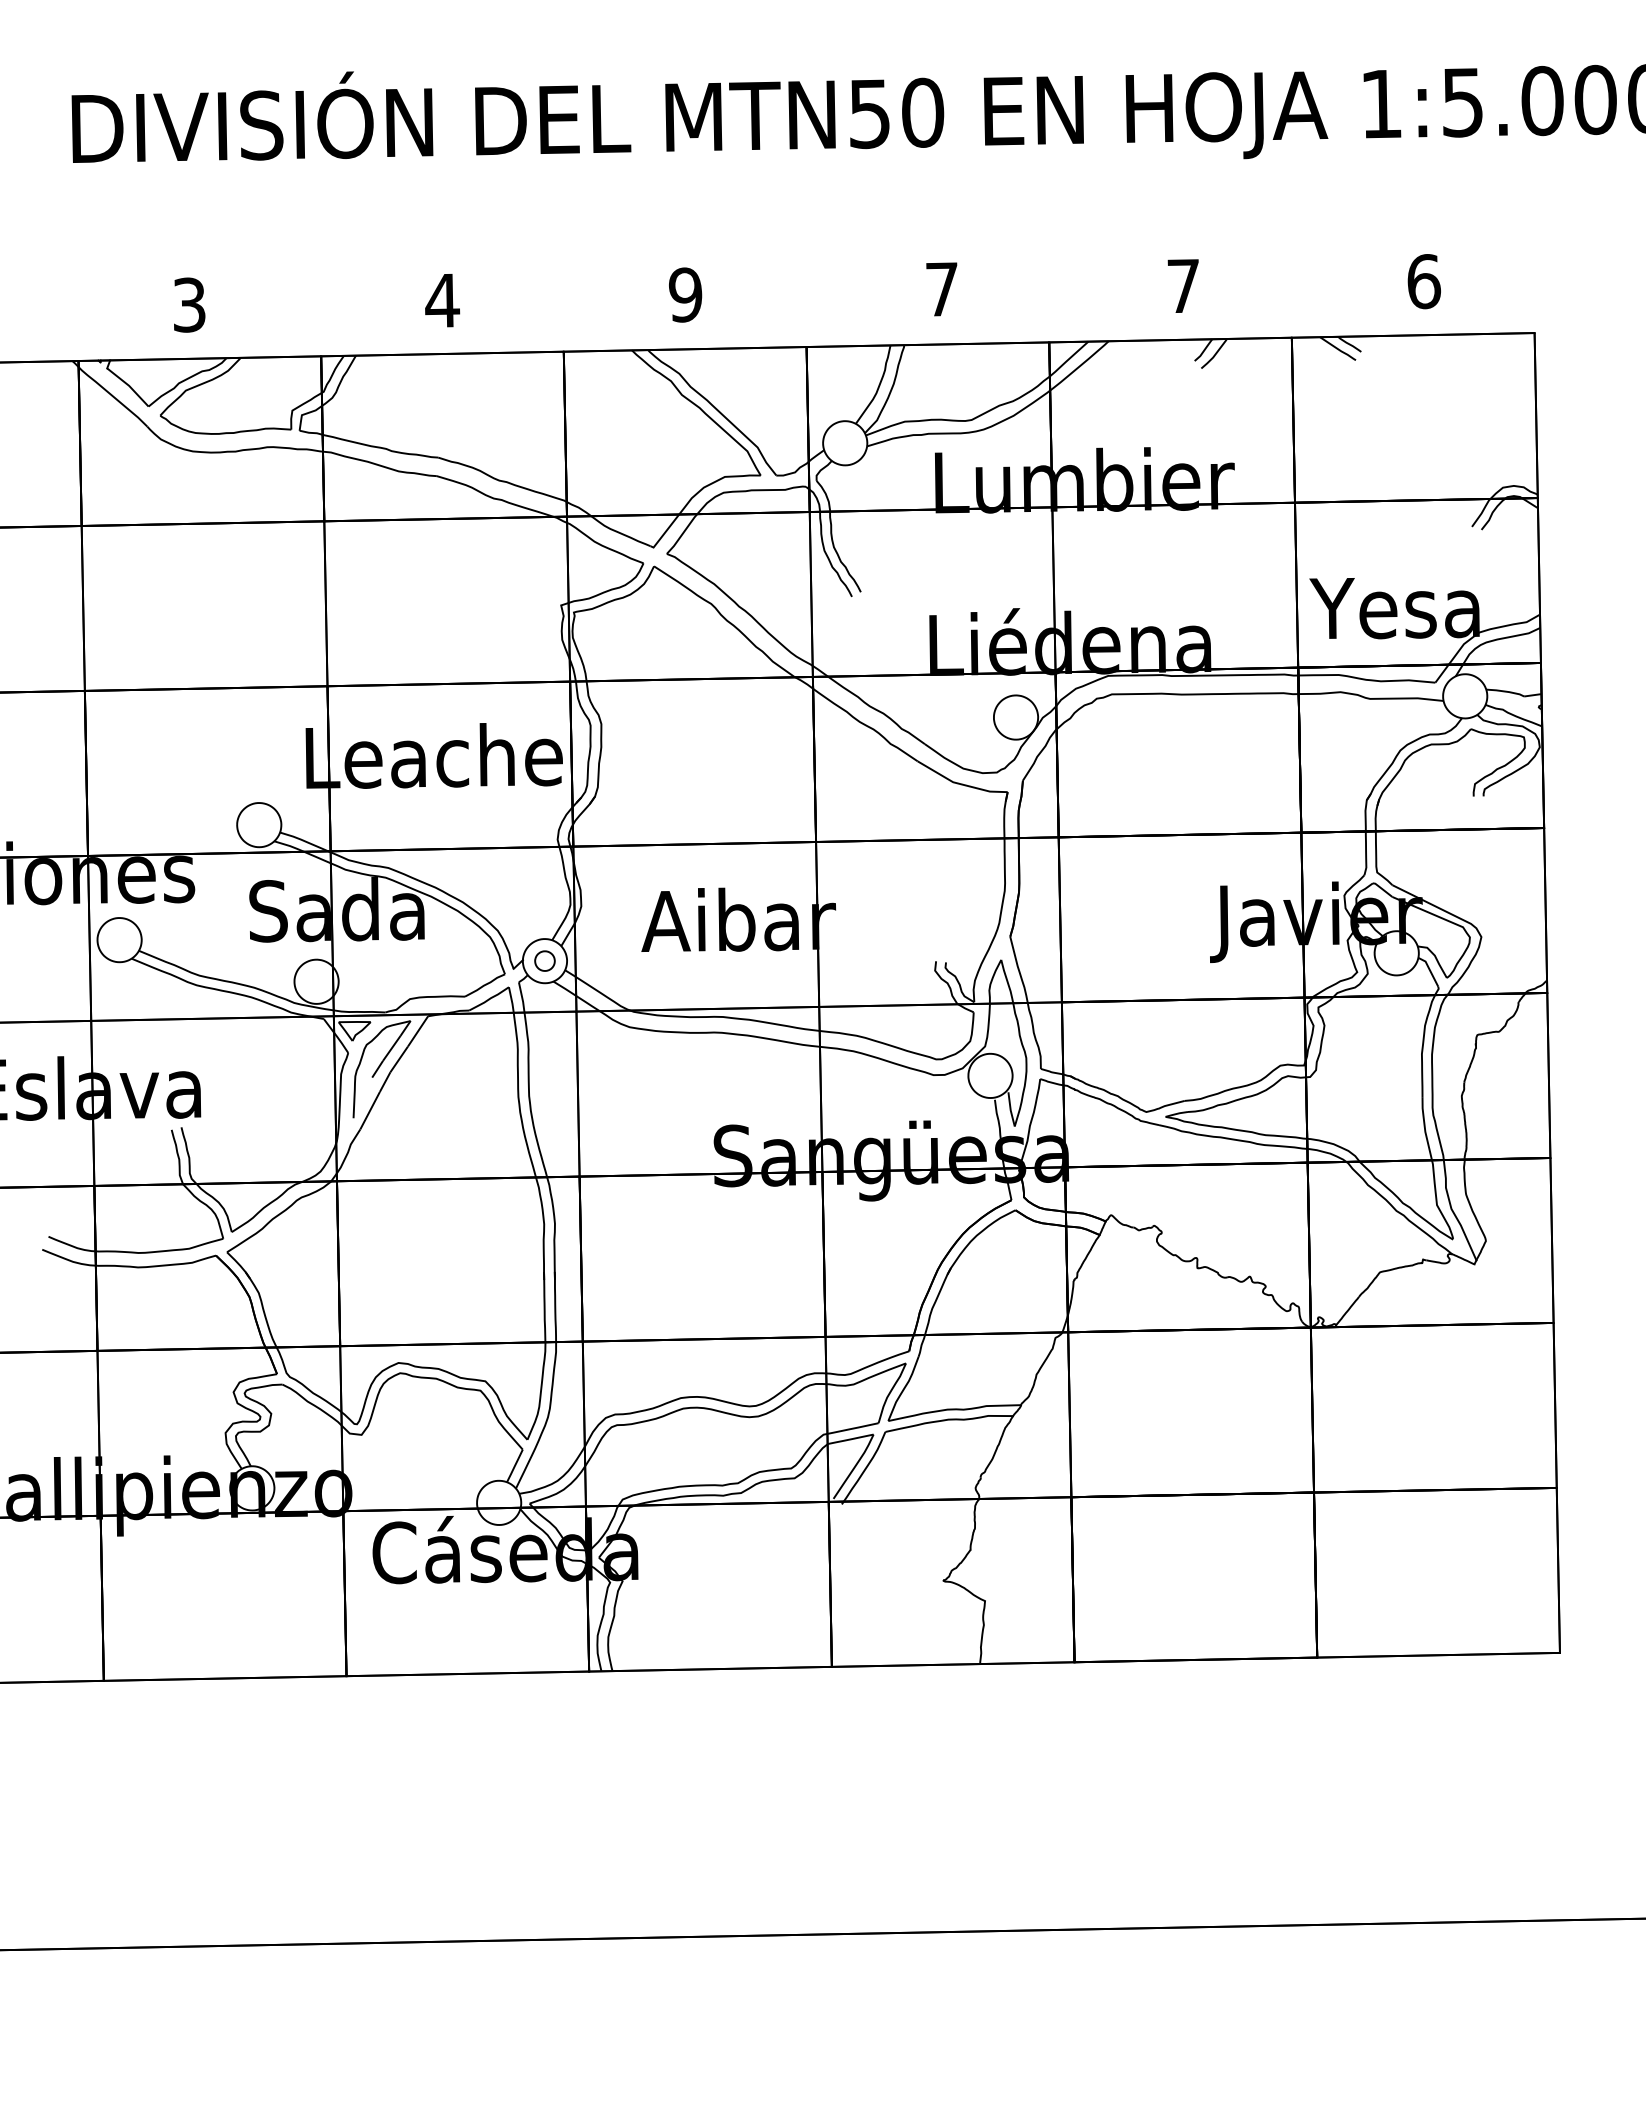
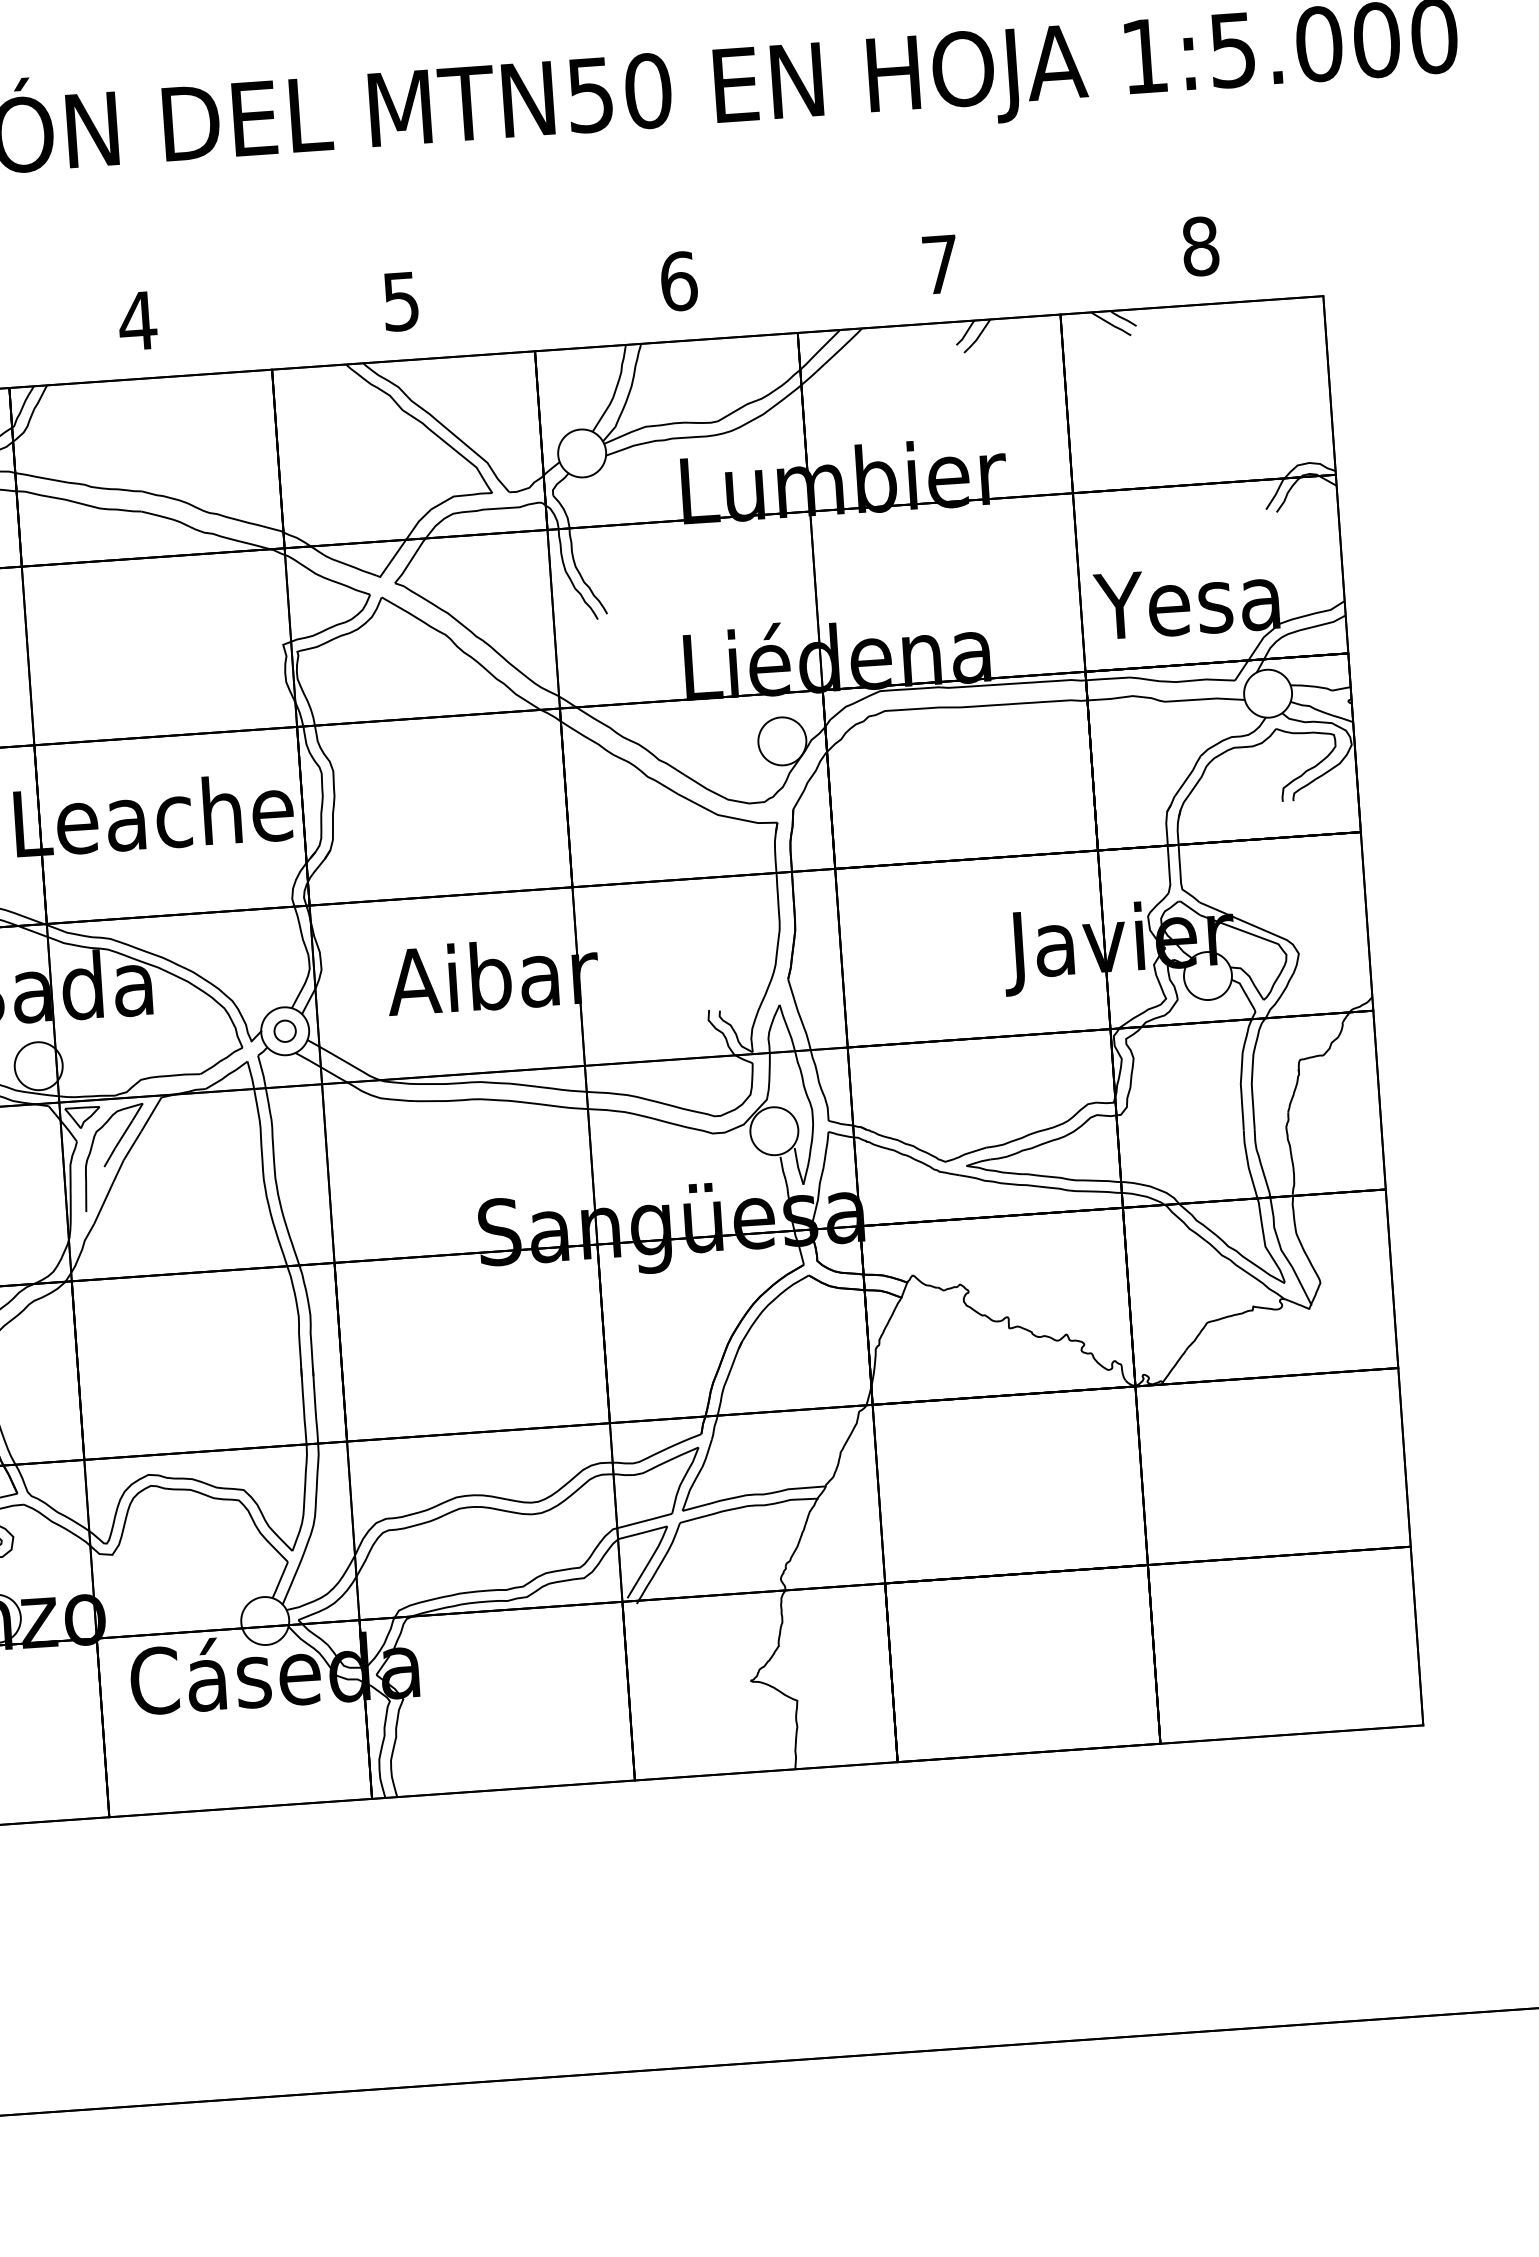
text: (1423, 281) -> (1200, 246), 6 -> 8
text: (942, 289) -> (679, 281), 7 -> 6
text: (685, 294) -> (400, 300), 9 -> 5

